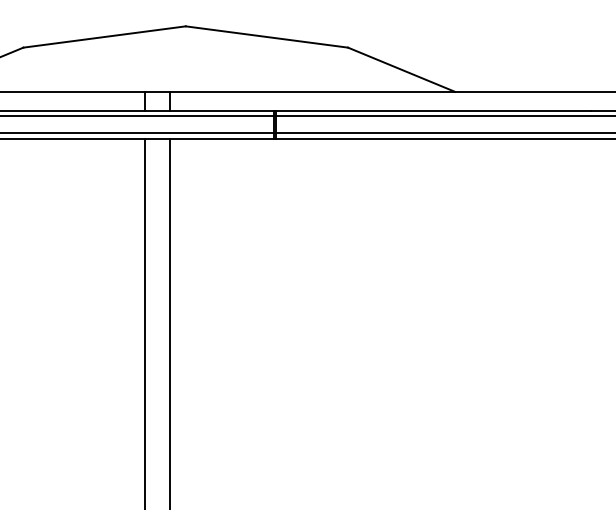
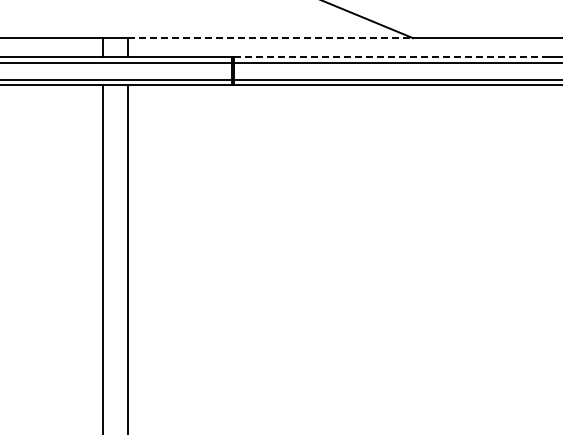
line: (312, 91) -> (270, 37), solid -> dashed
line: (433, 110) -> (391, 56), solid -> dashed

